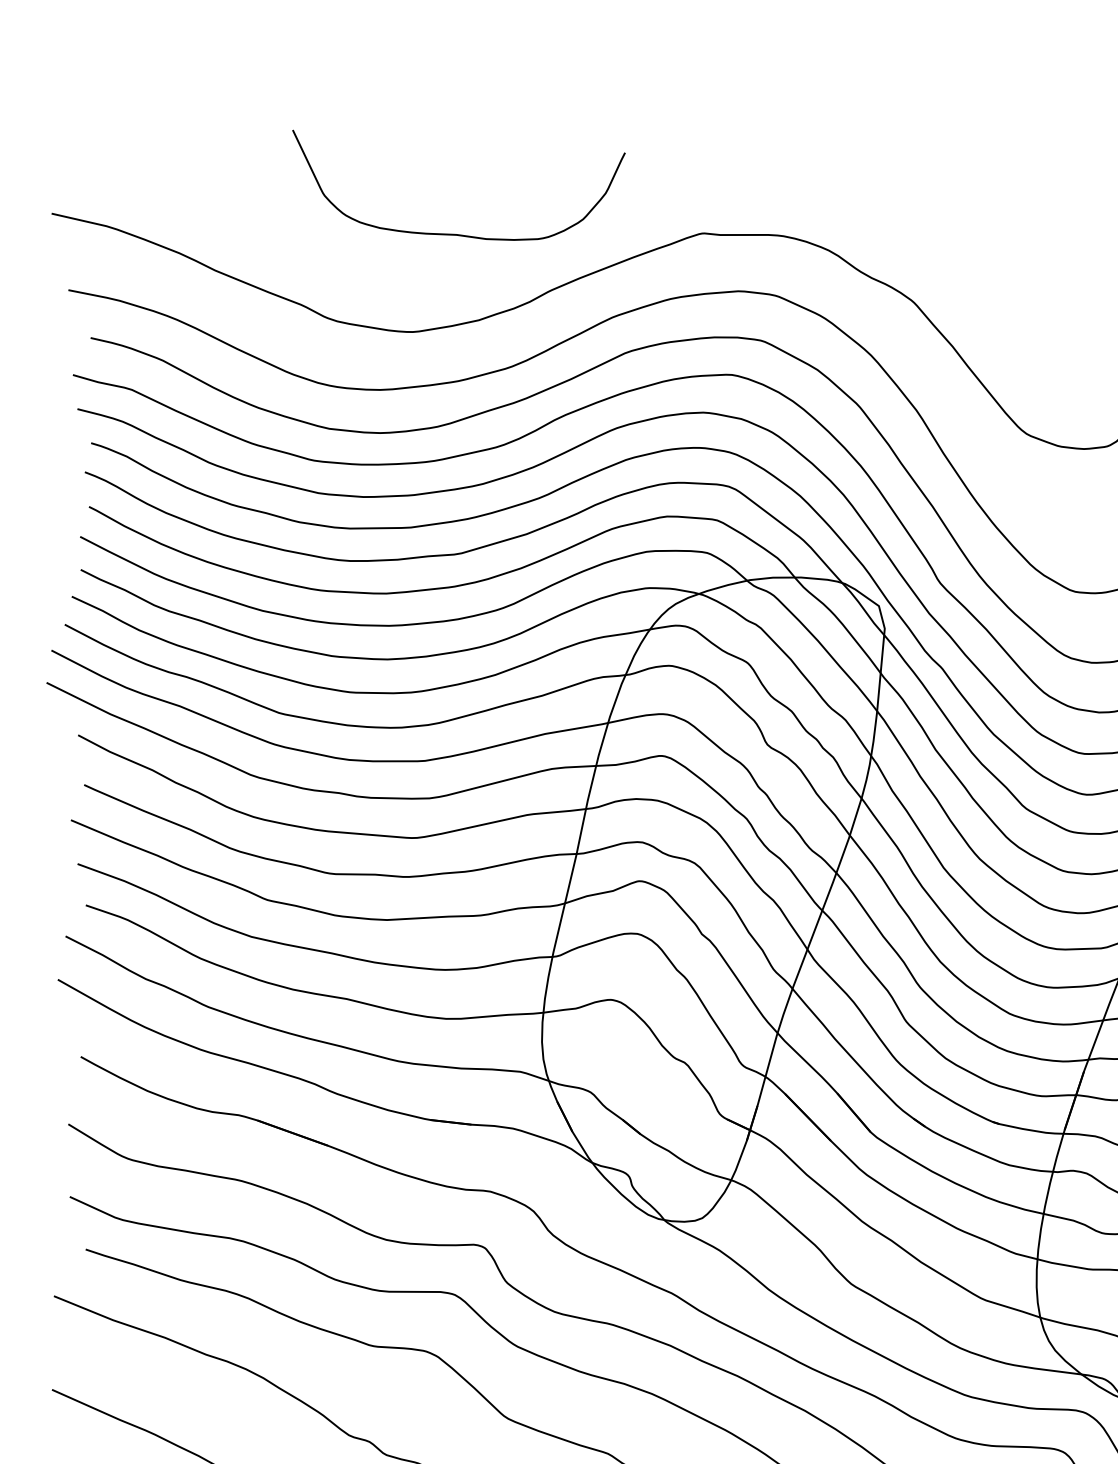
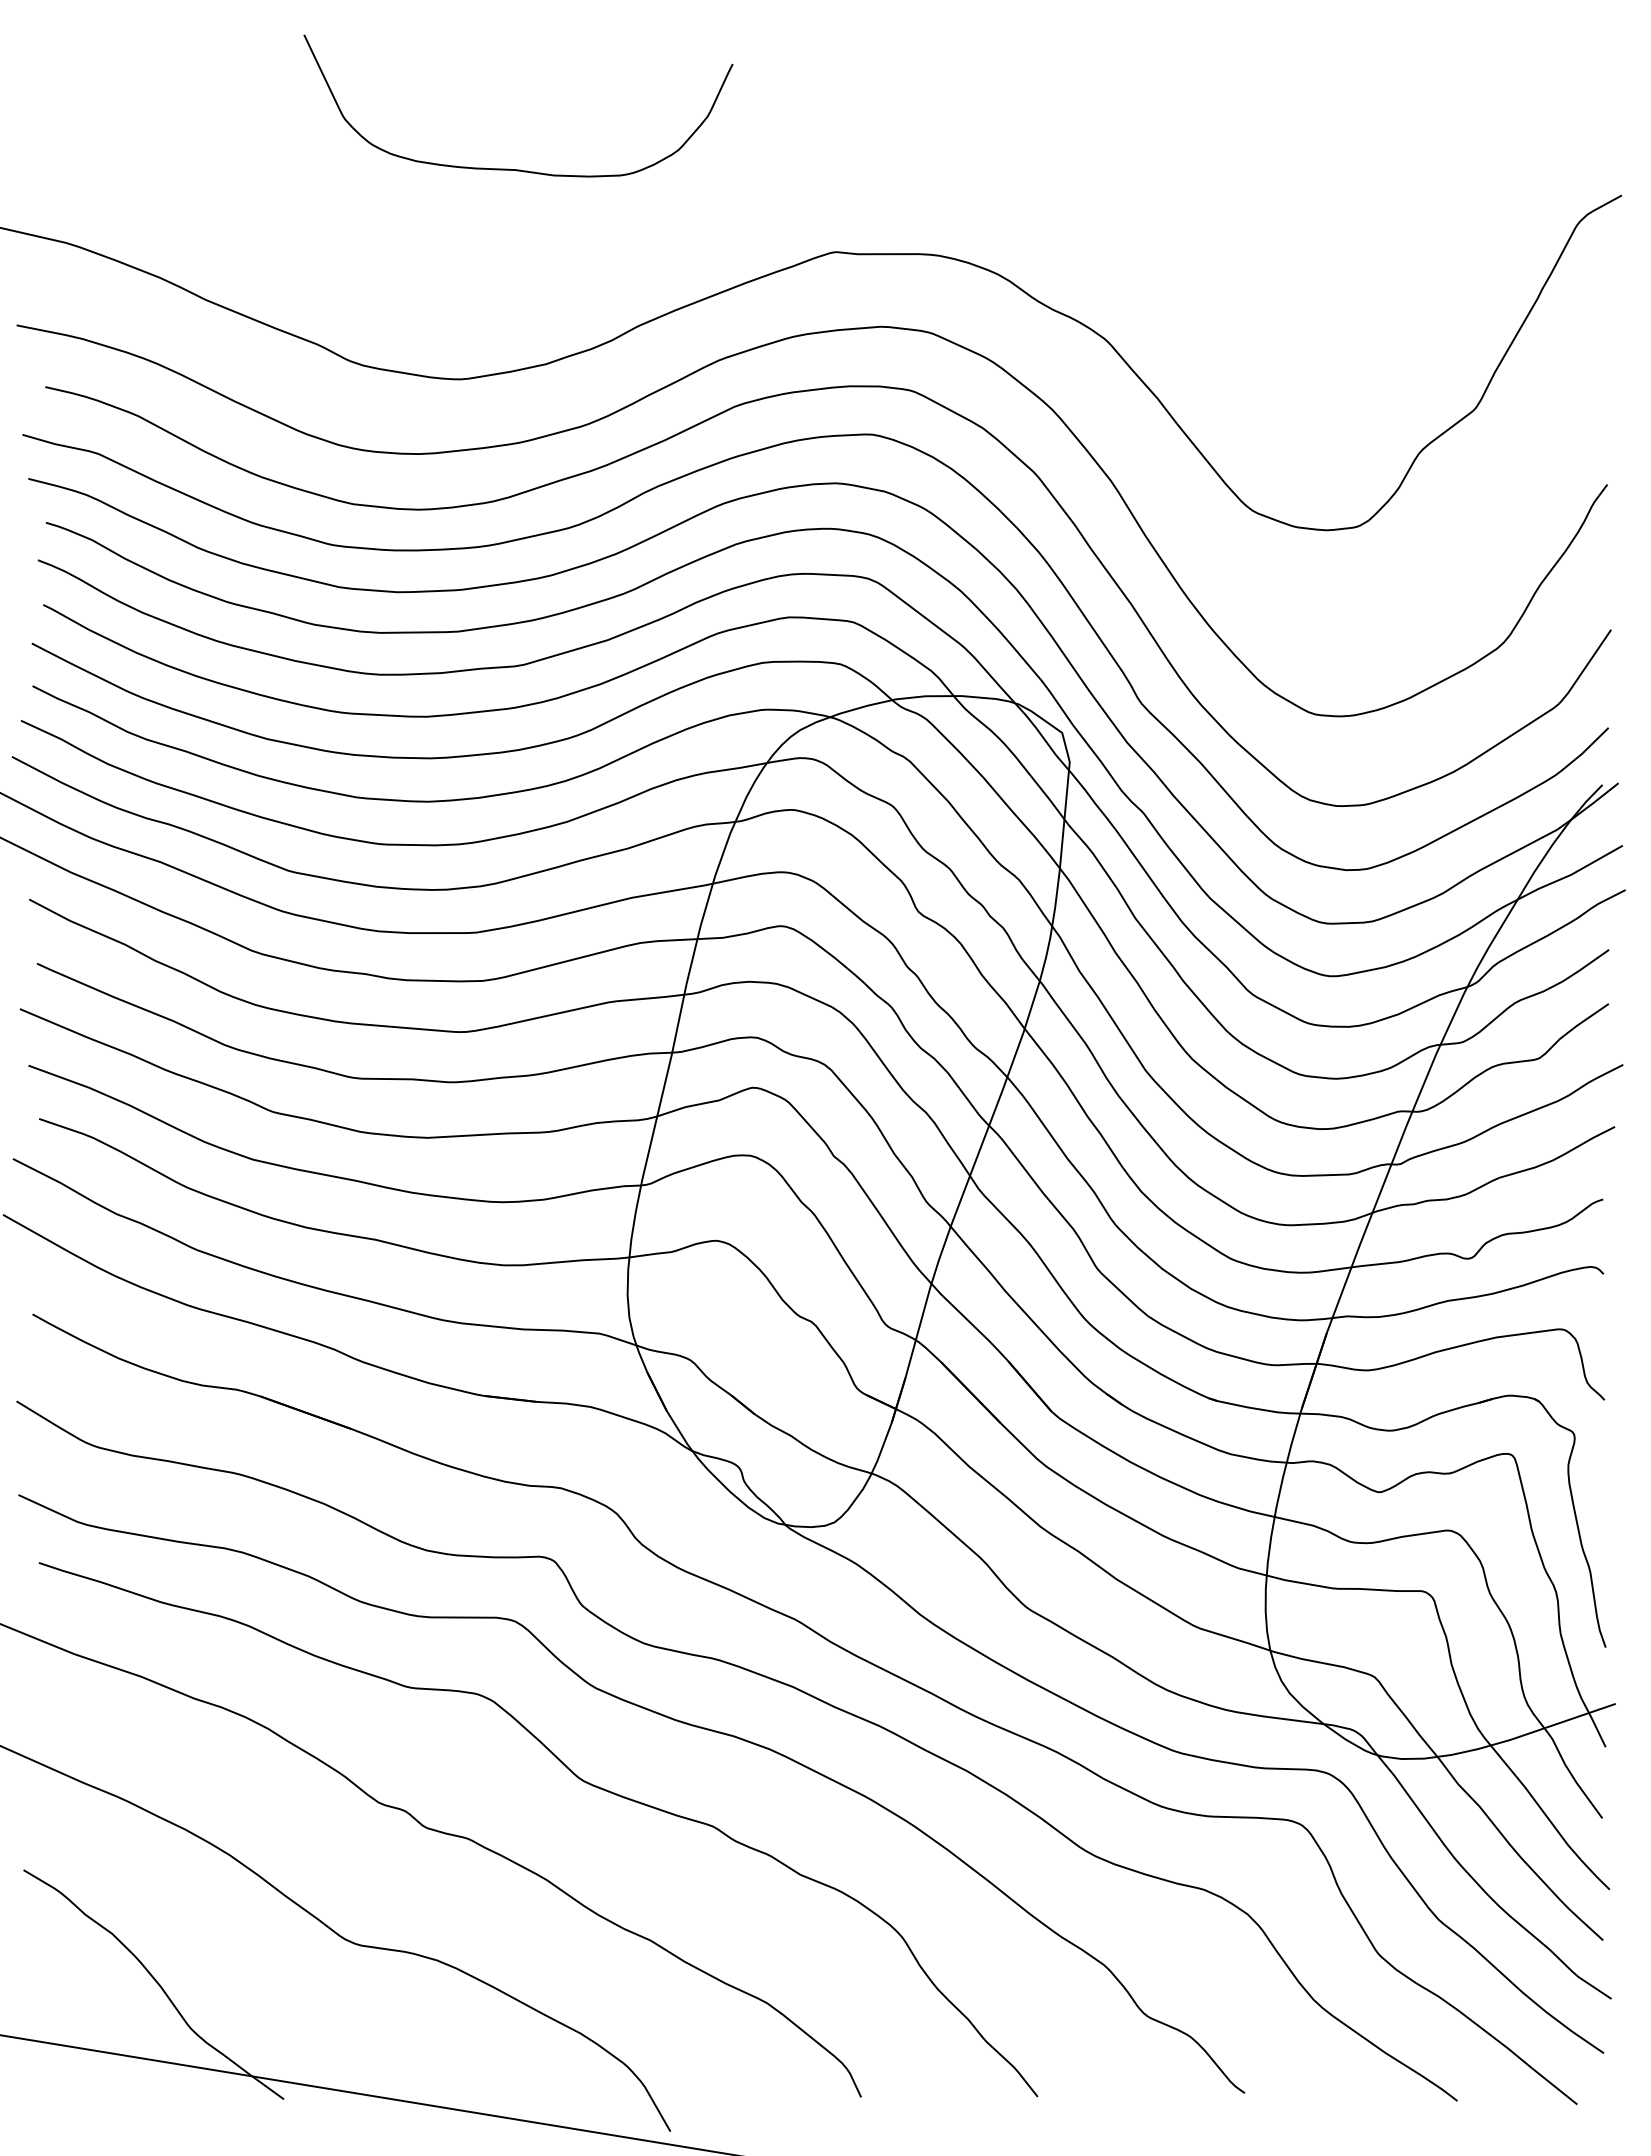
curve: (452, 233) -> (509, 168), moved

